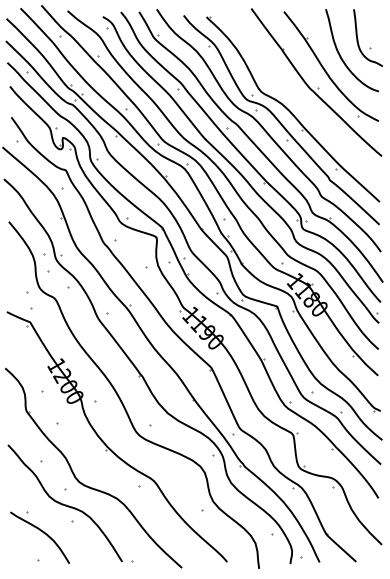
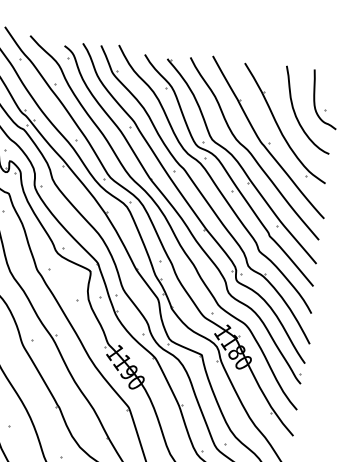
curve: (299, 98) -> (249, 151), added

